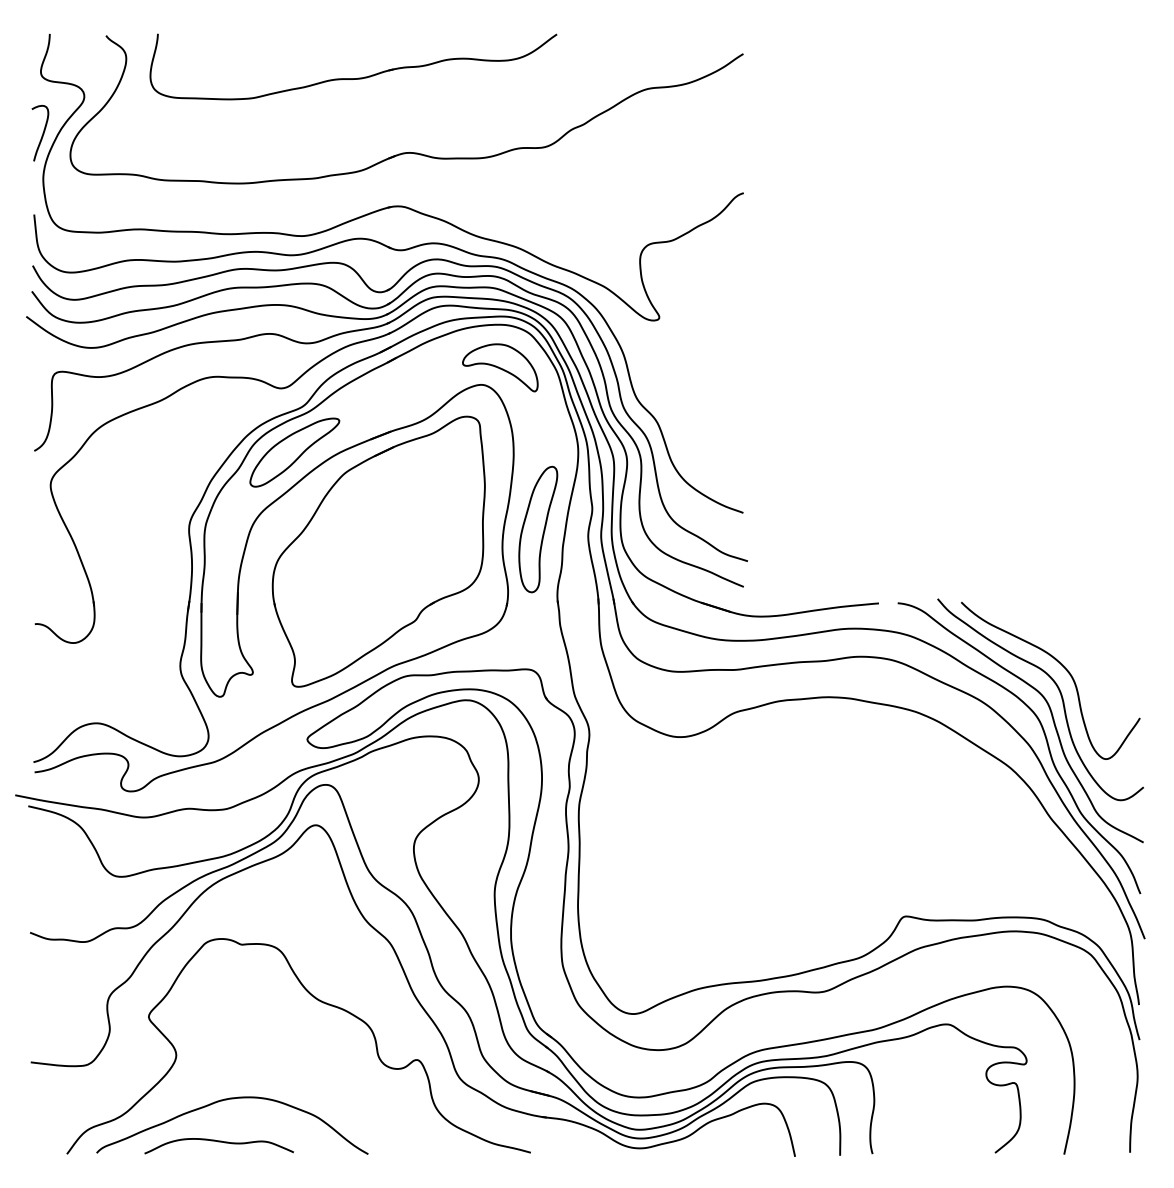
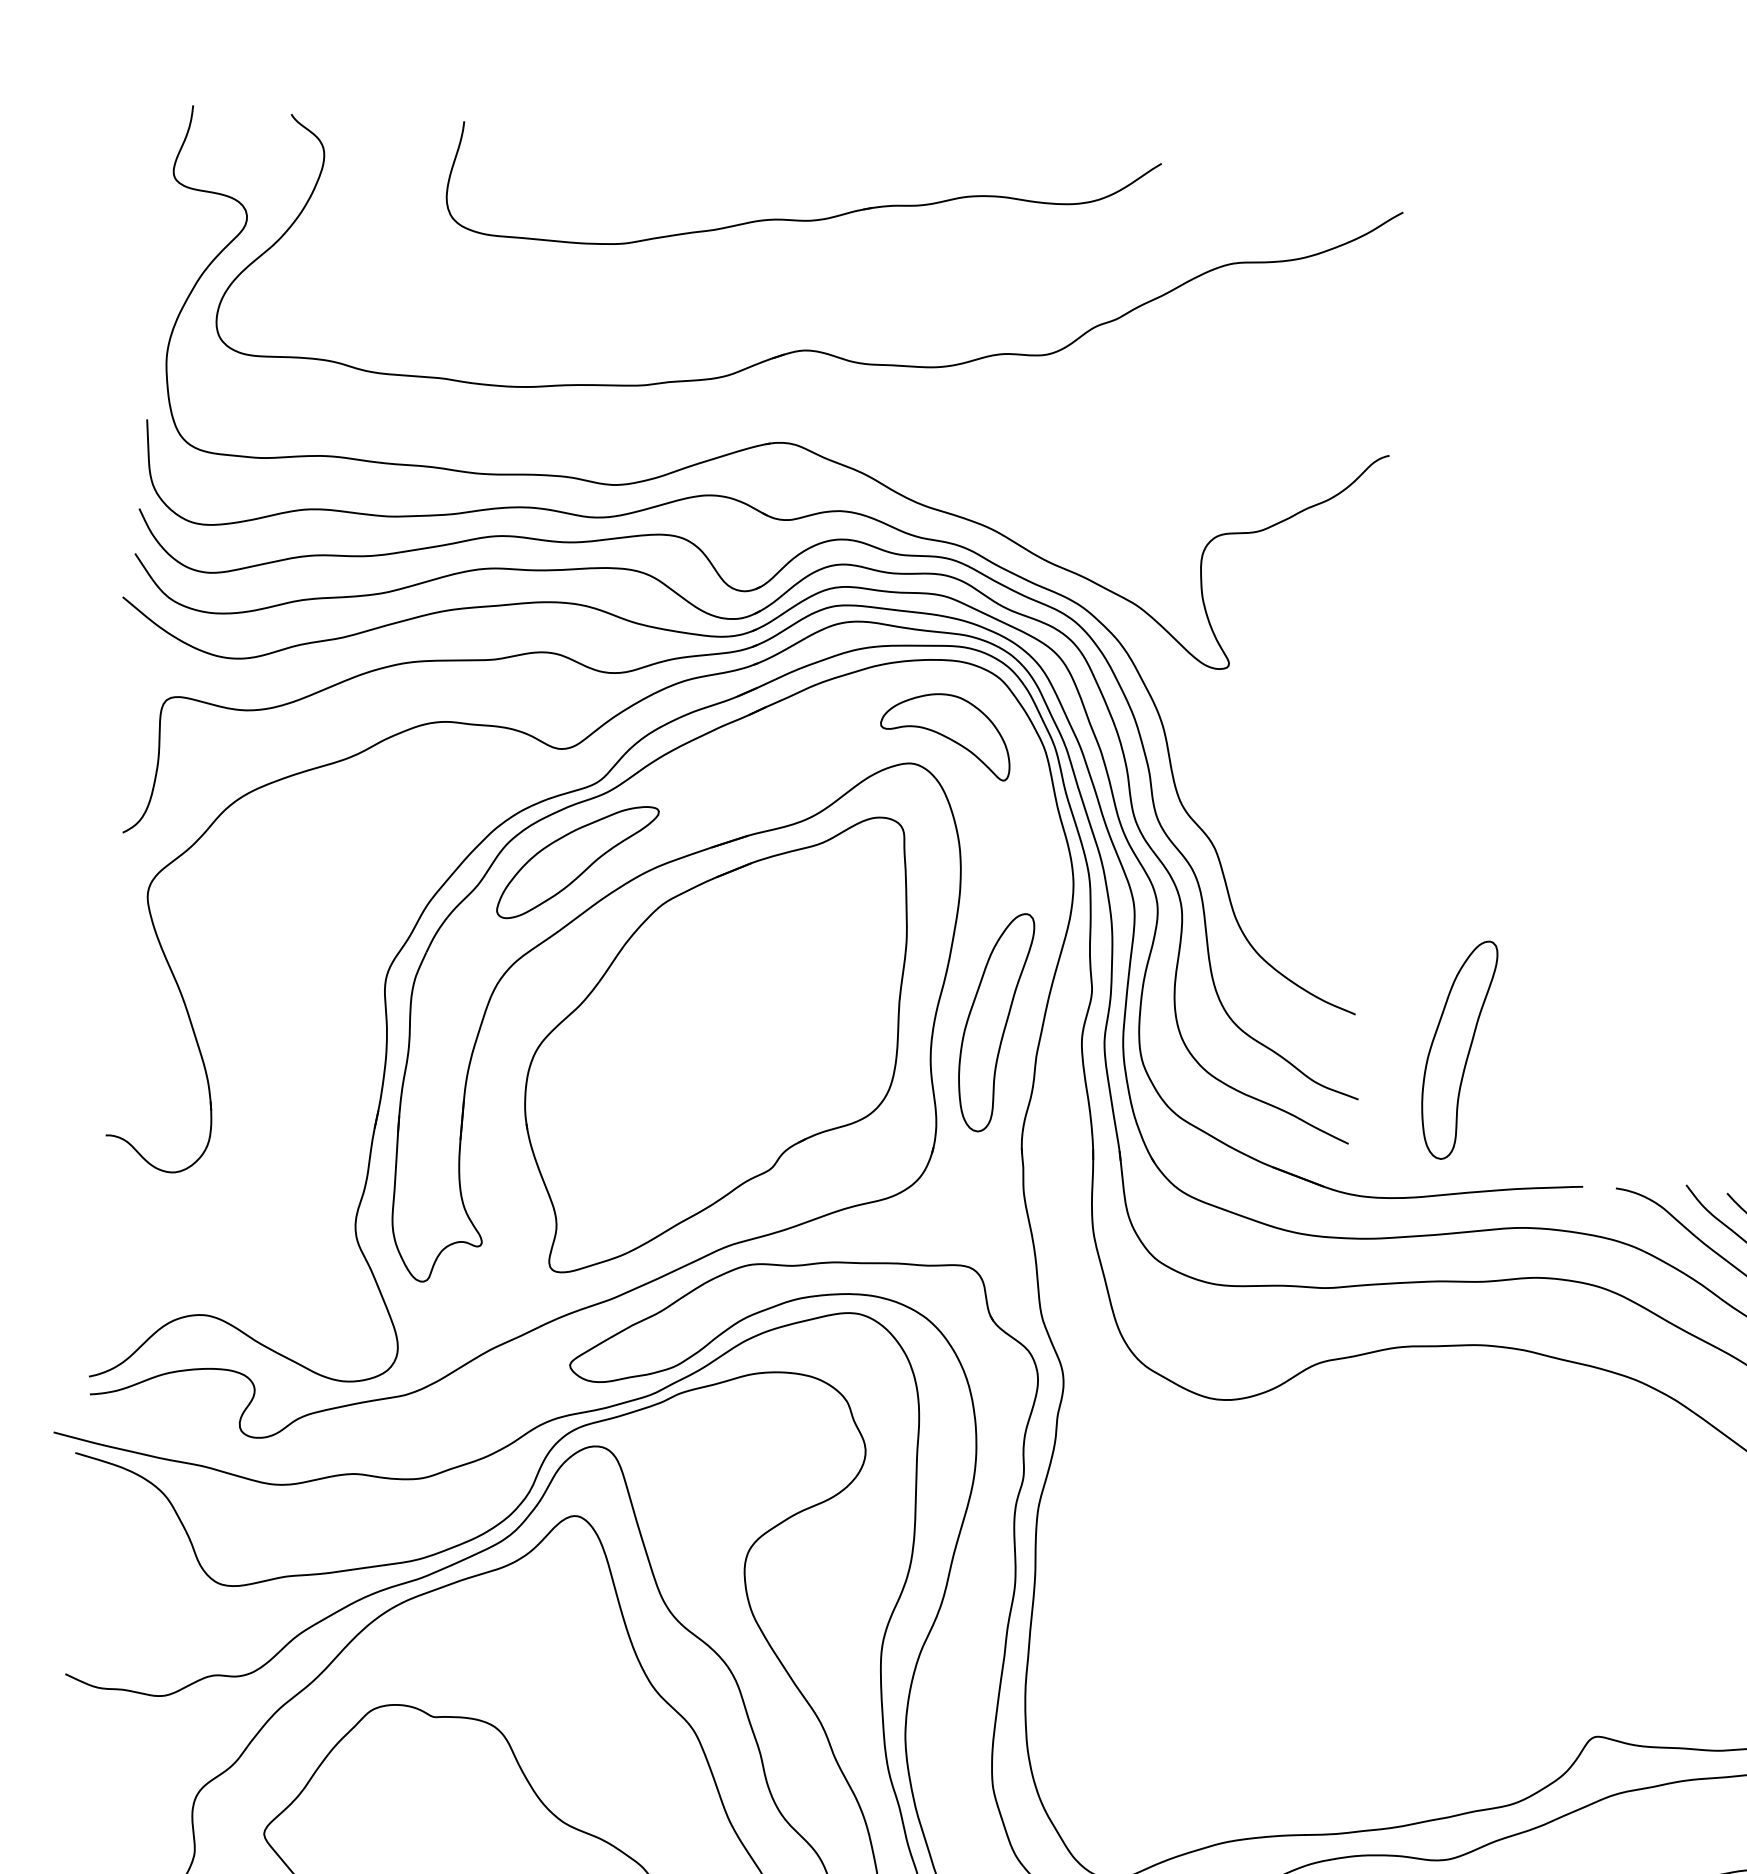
part: (353, 78) -> (801, 219), moved
curve: (42, 133) -> (170, 278), removed
part: (803, 529) -> (1458, 1049), added

